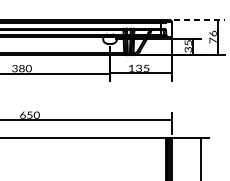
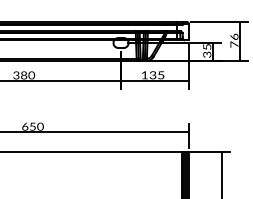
line: (200, 20) -> (220, 22), dashed -> solid

